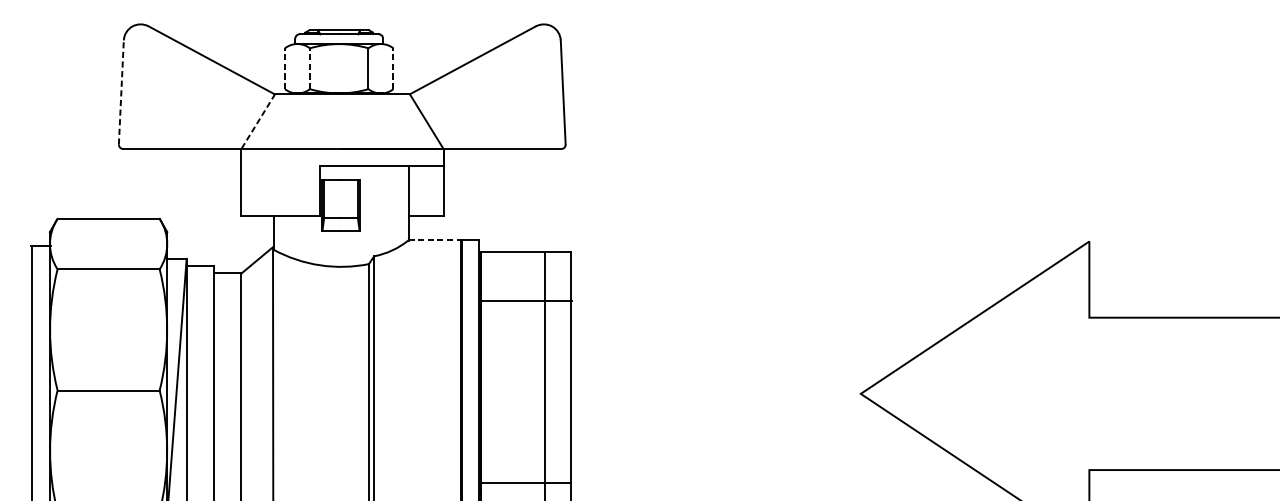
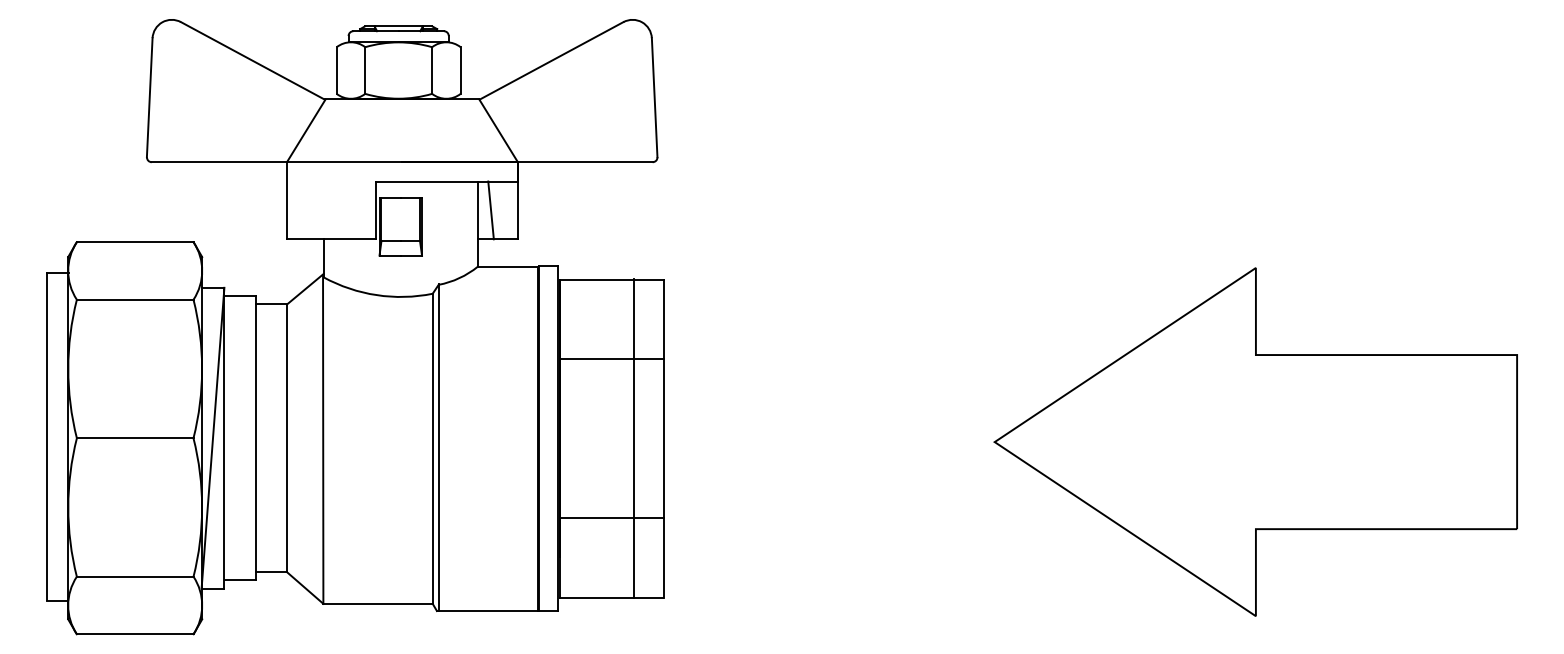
line: (284, 68) -> (336, 70), dashed -> solid
line: (310, 68) -> (365, 70), dashed -> solid
line: (393, 68) -> (460, 70), dashed -> solid
line: (121, 92) -> (149, 97), dashed -> solid
line: (258, 121) -> (306, 130), dashed -> solid
line: (419, 191) -> (490, 210), added
line: (434, 240) -> (507, 266), dashed -> solid
line: (526, 300) -> (612, 359), moved
line: (525, 483) -> (611, 518), moved

